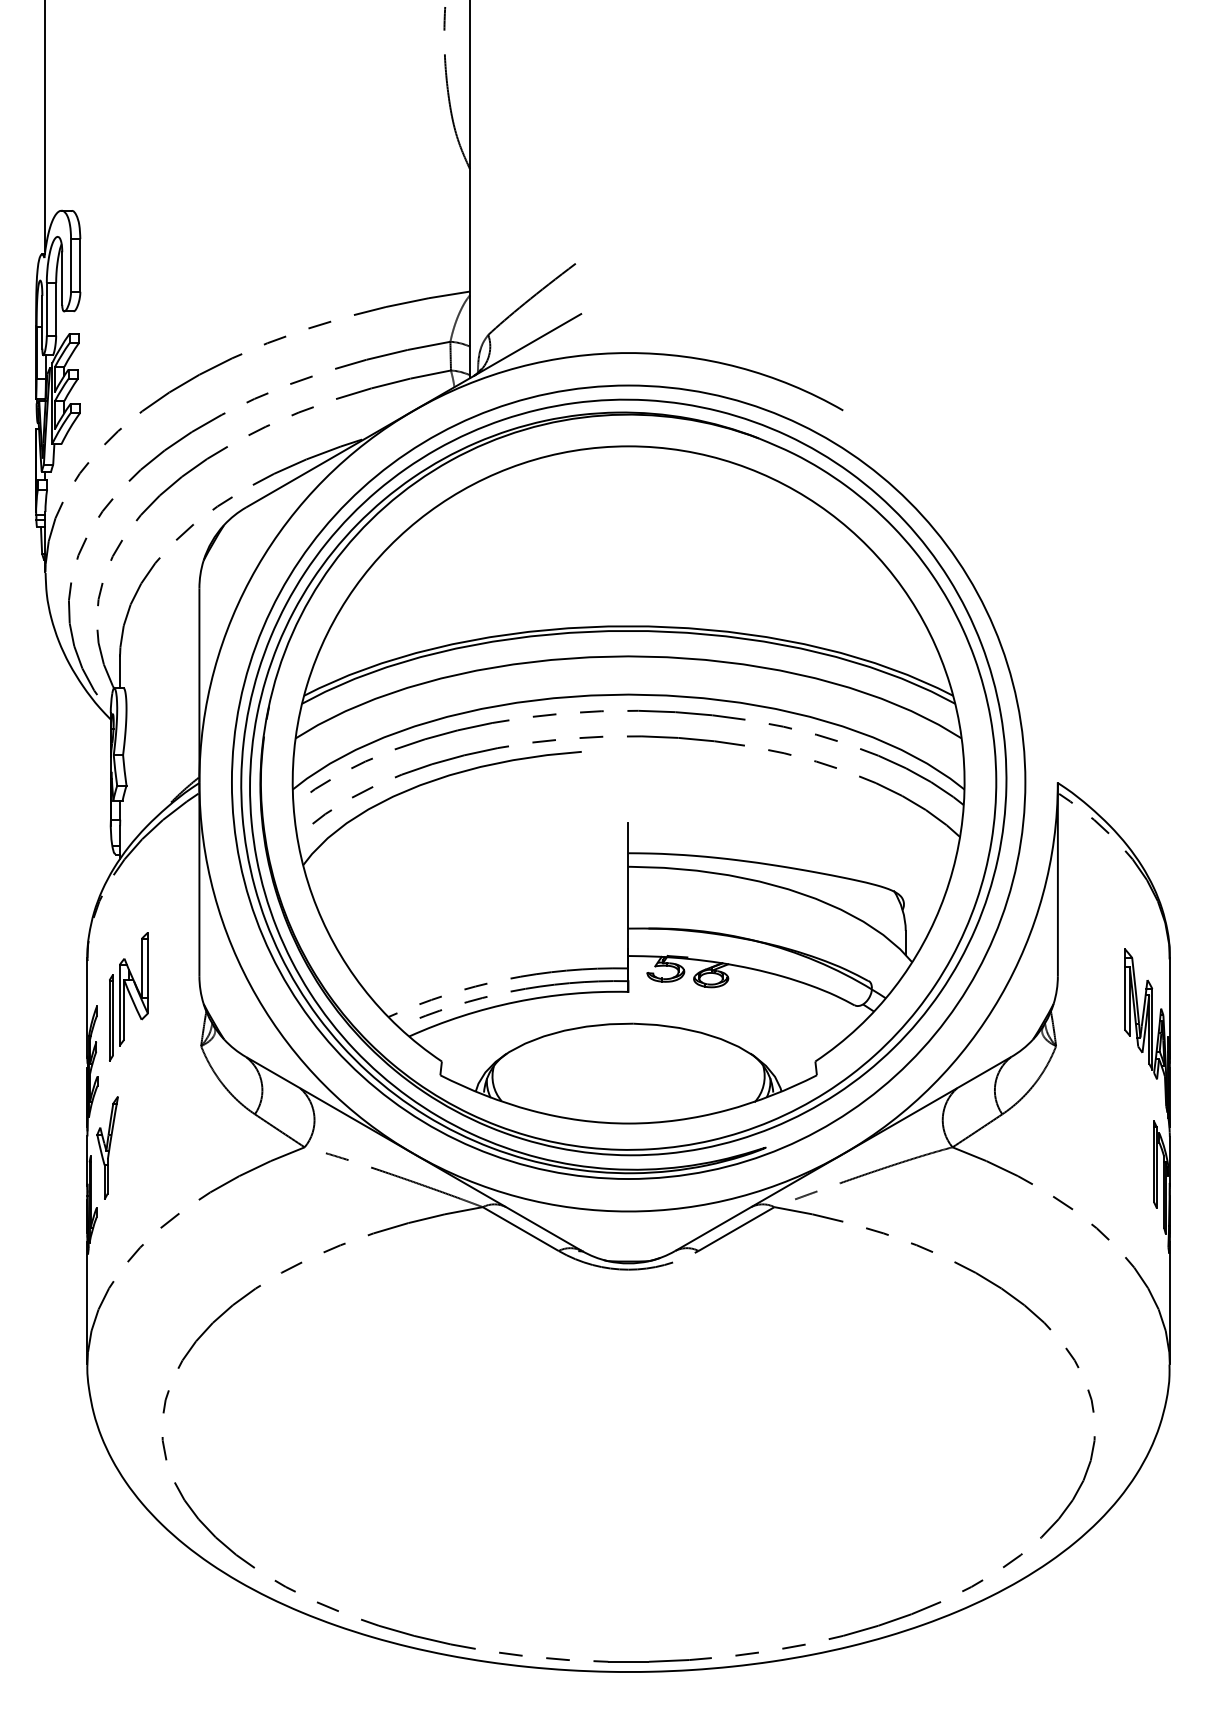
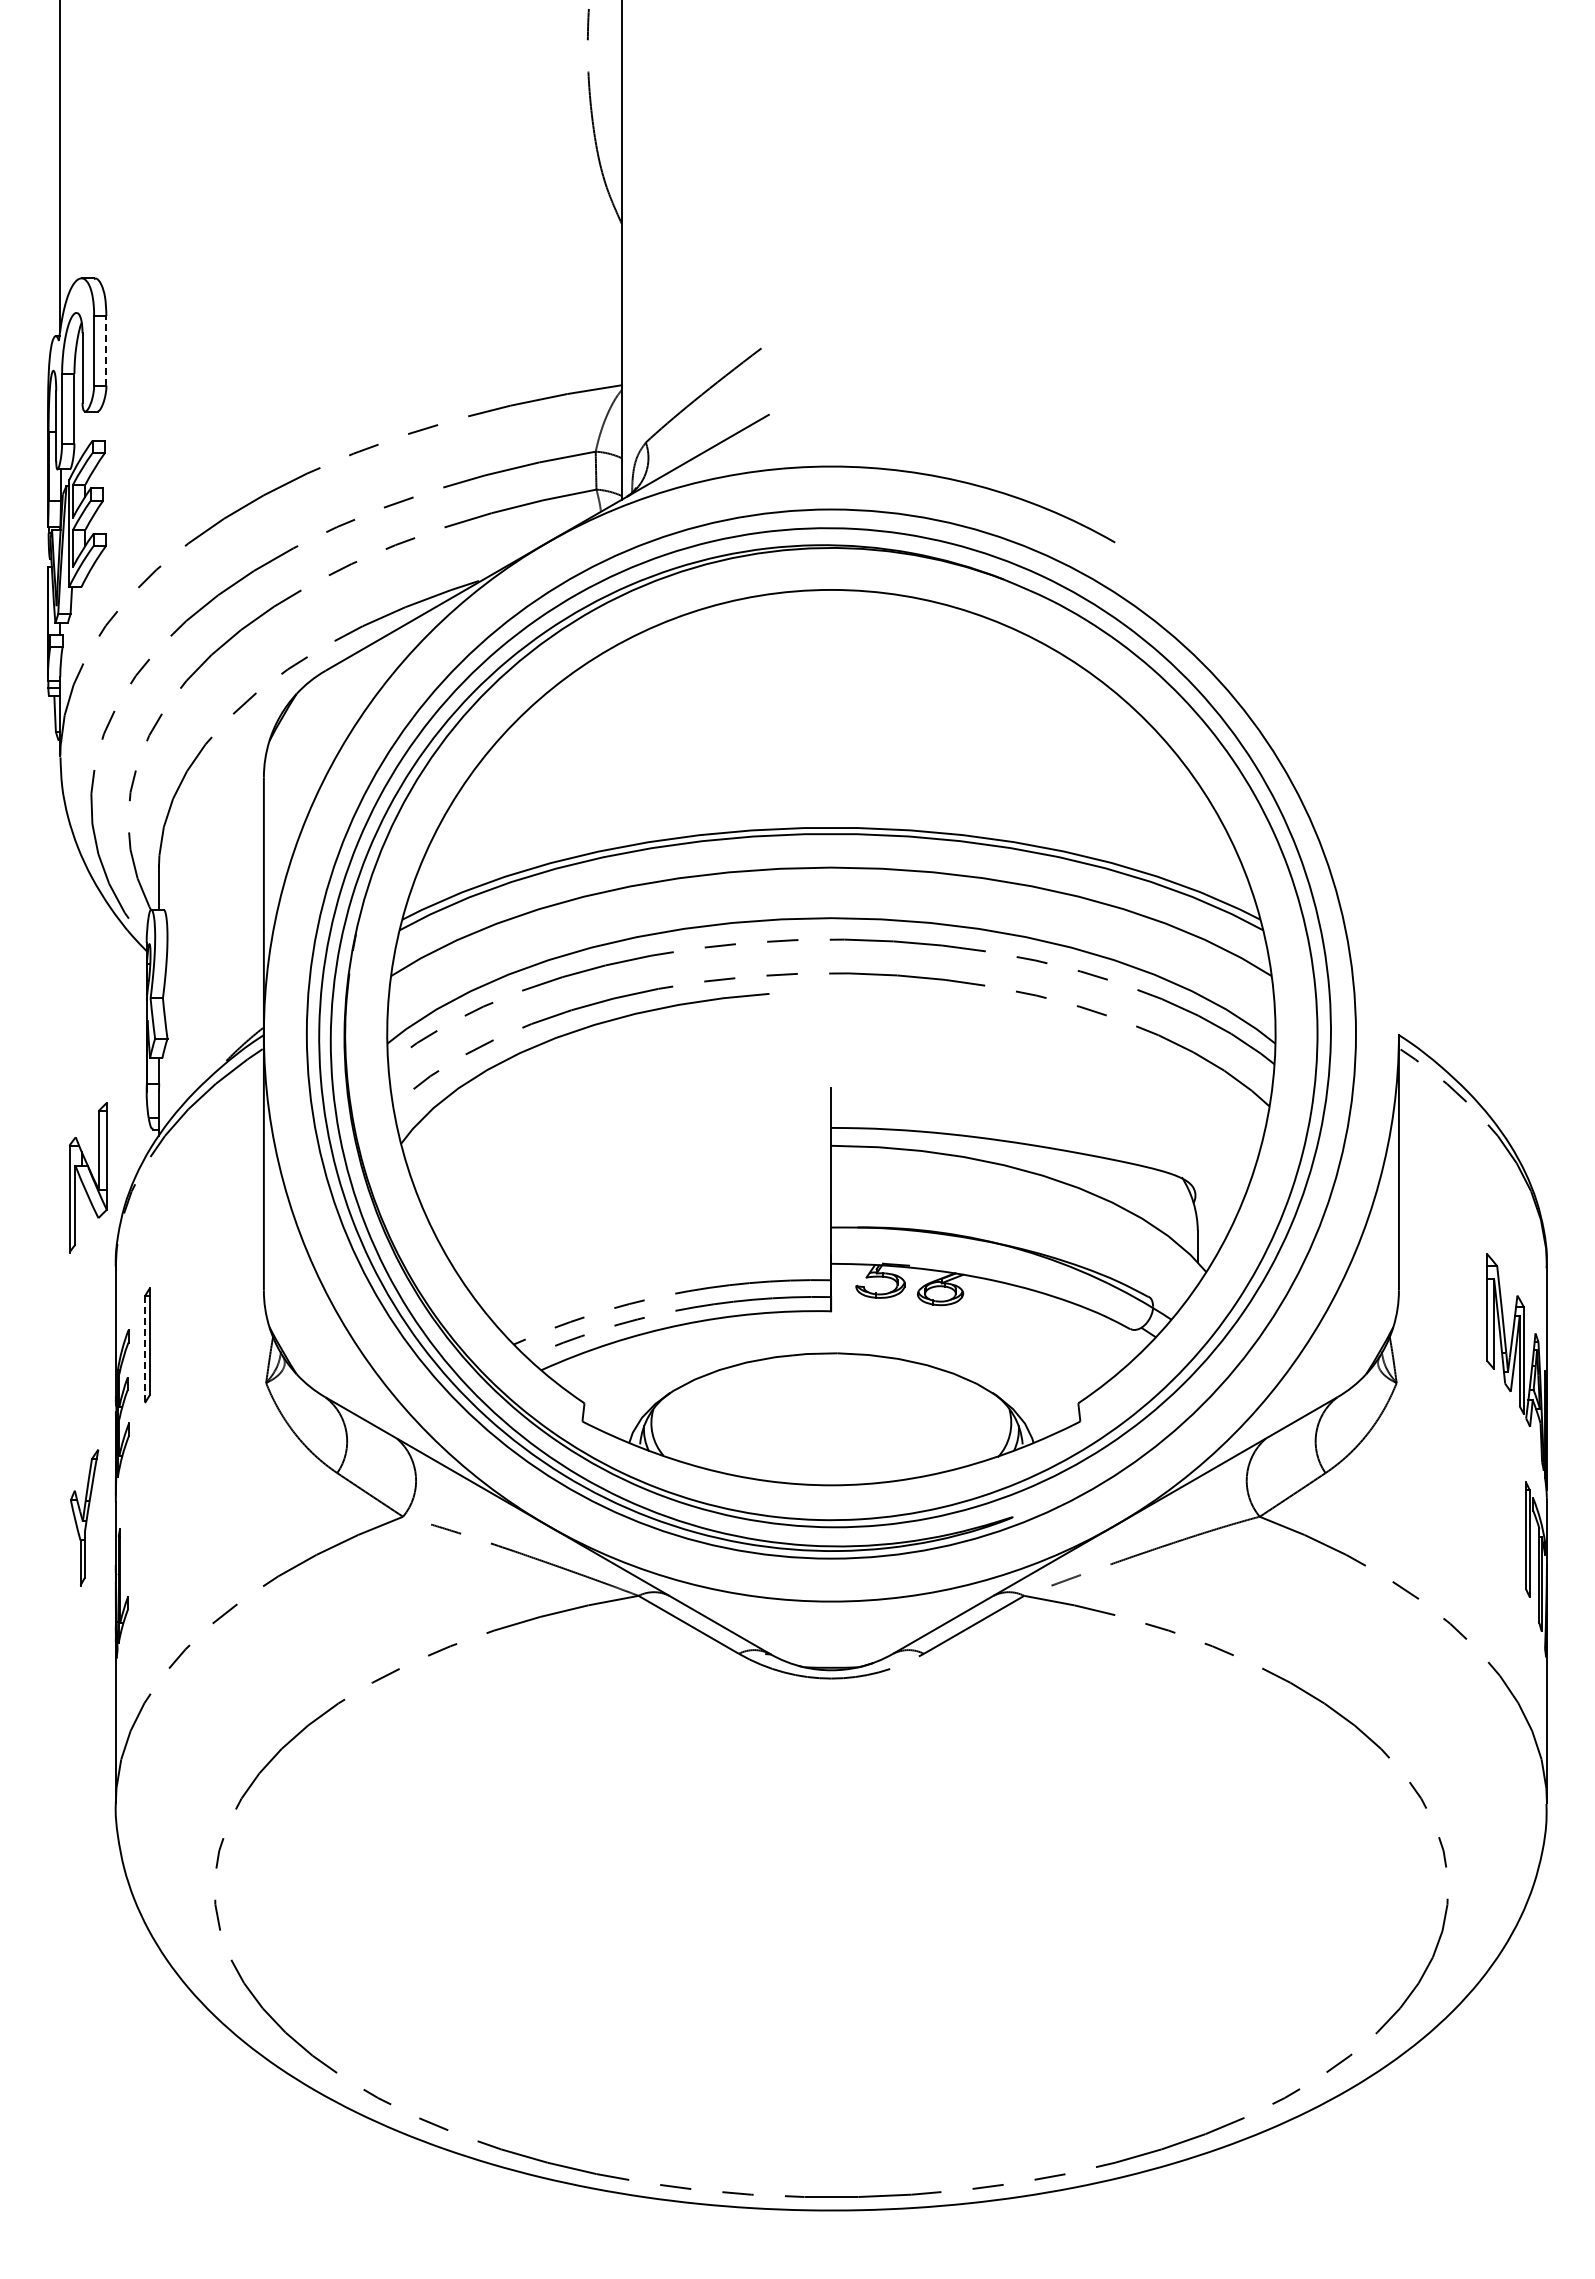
line: (80, 265) -> (106, 350), solid -> dashed
part: (134, 989) -> (88, 1177), moved
line: (109, 1021) -> (145, 1350), solid -> dashed
part: (107, 1147) -> (84, 1517), moved

